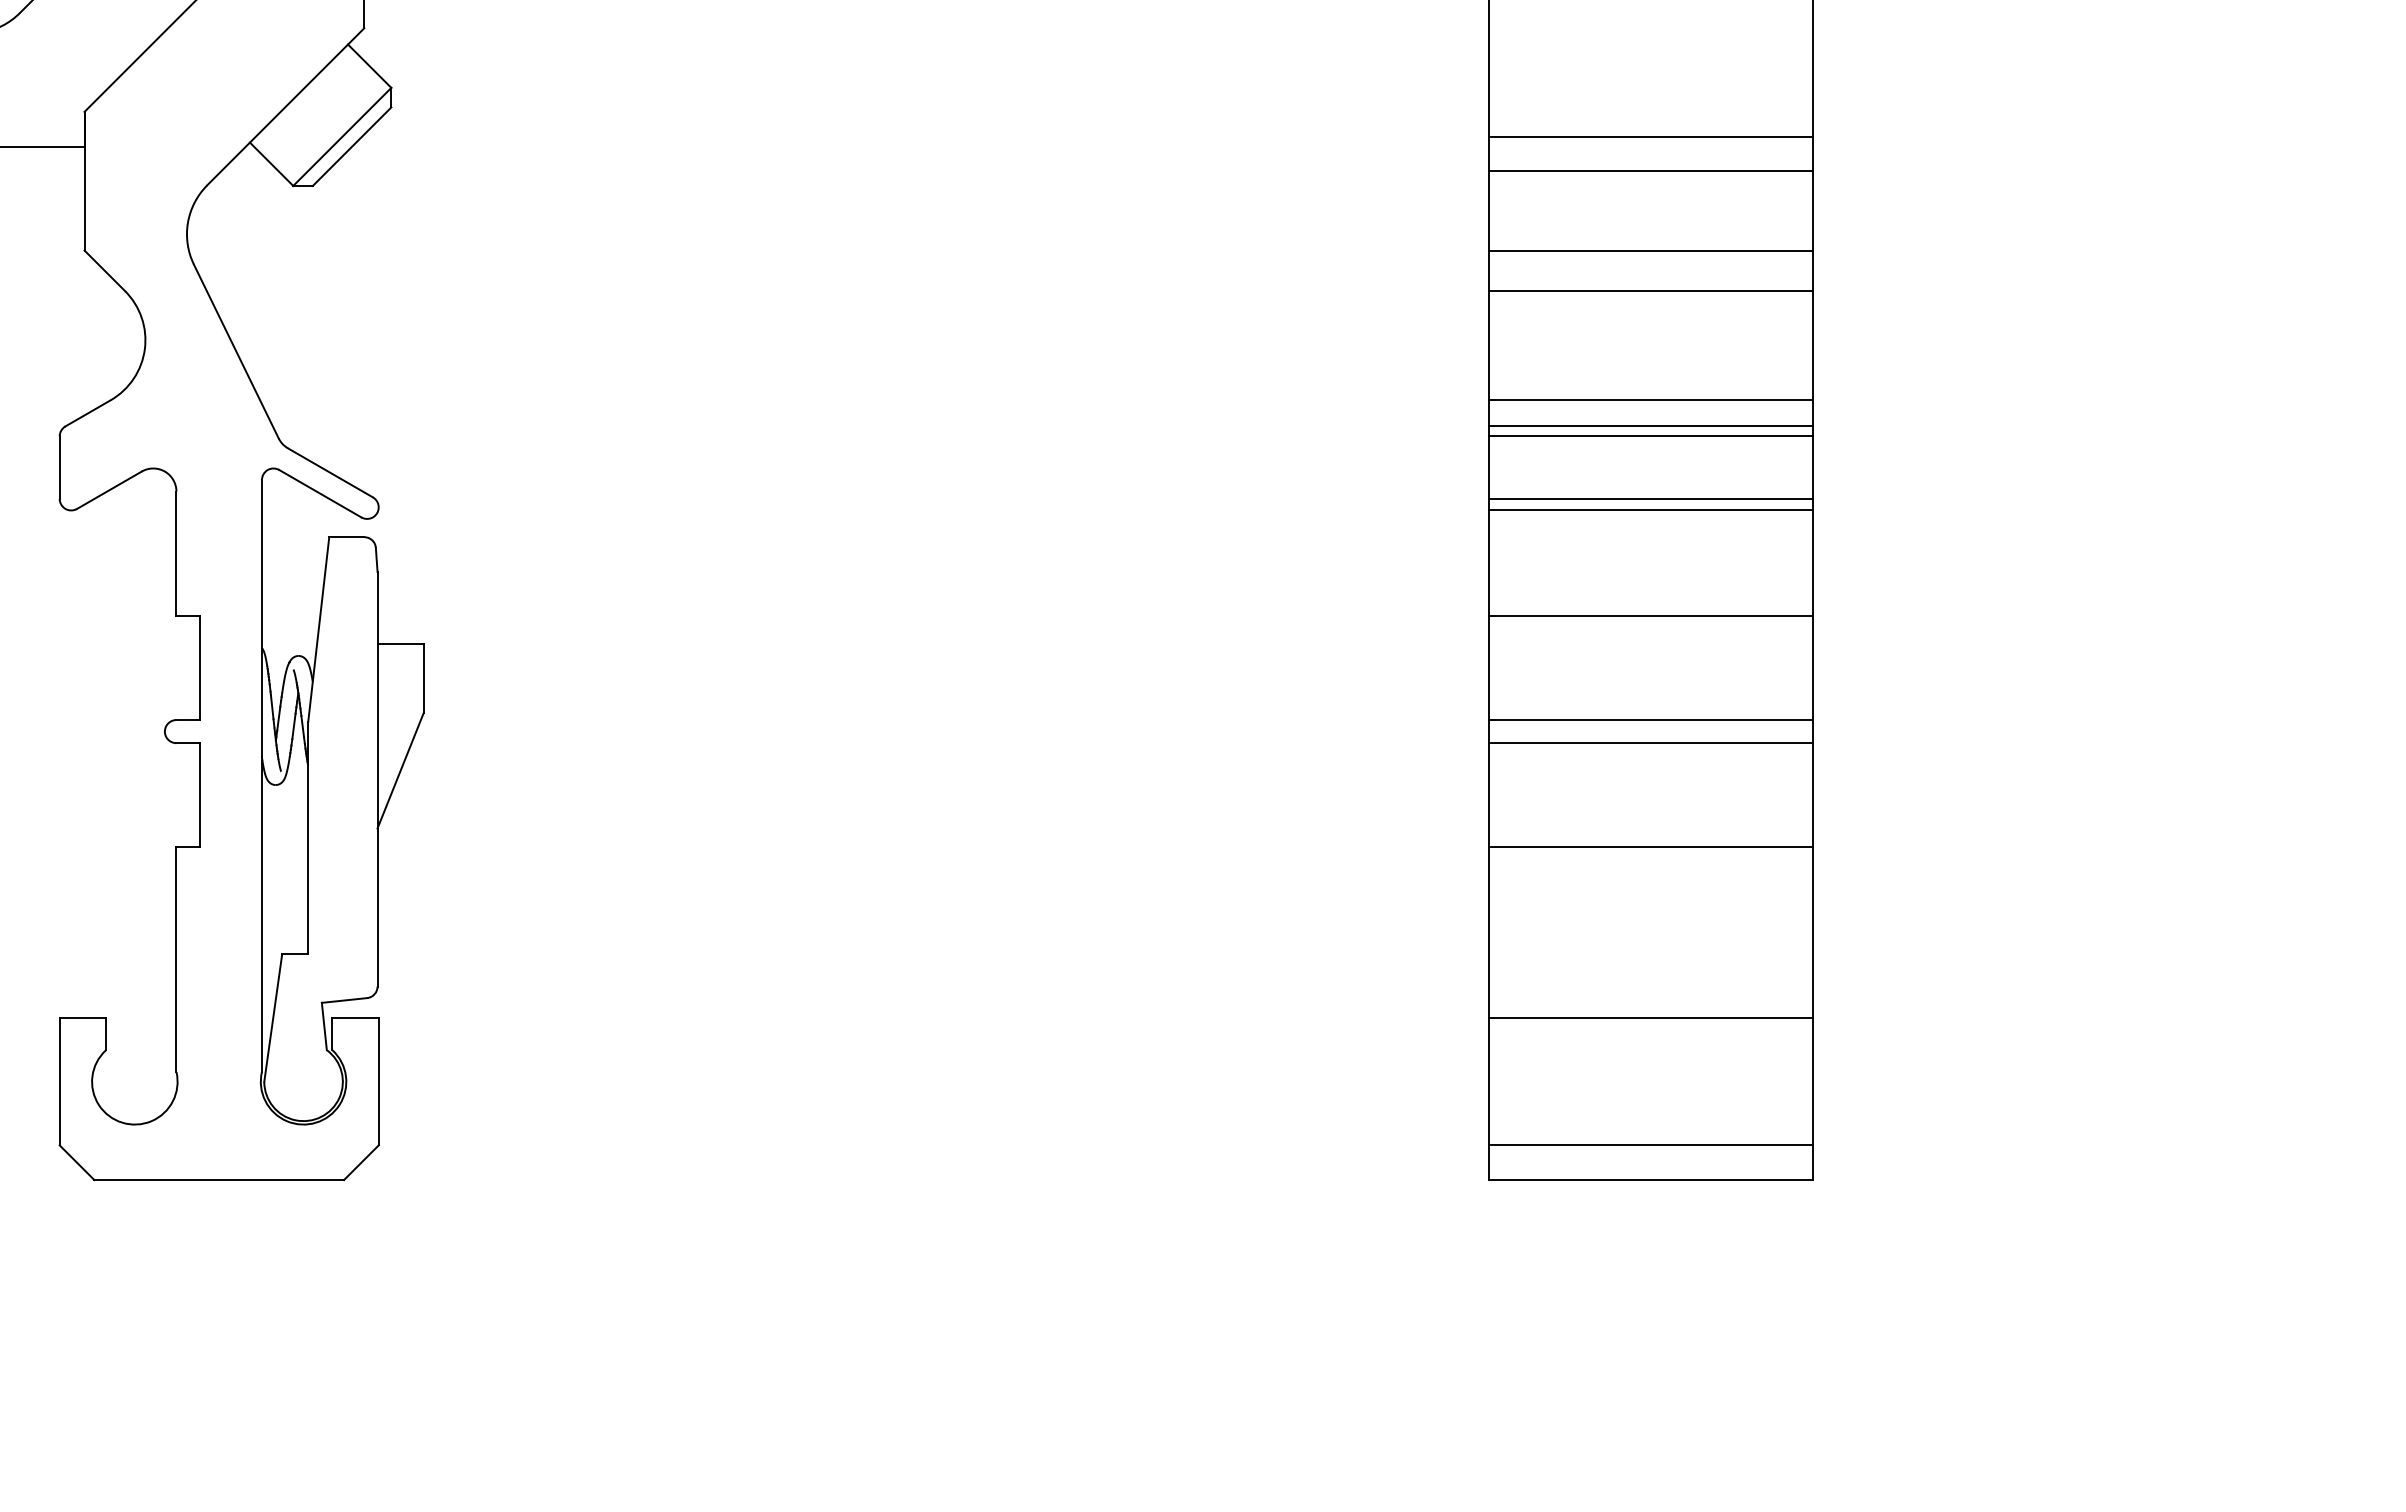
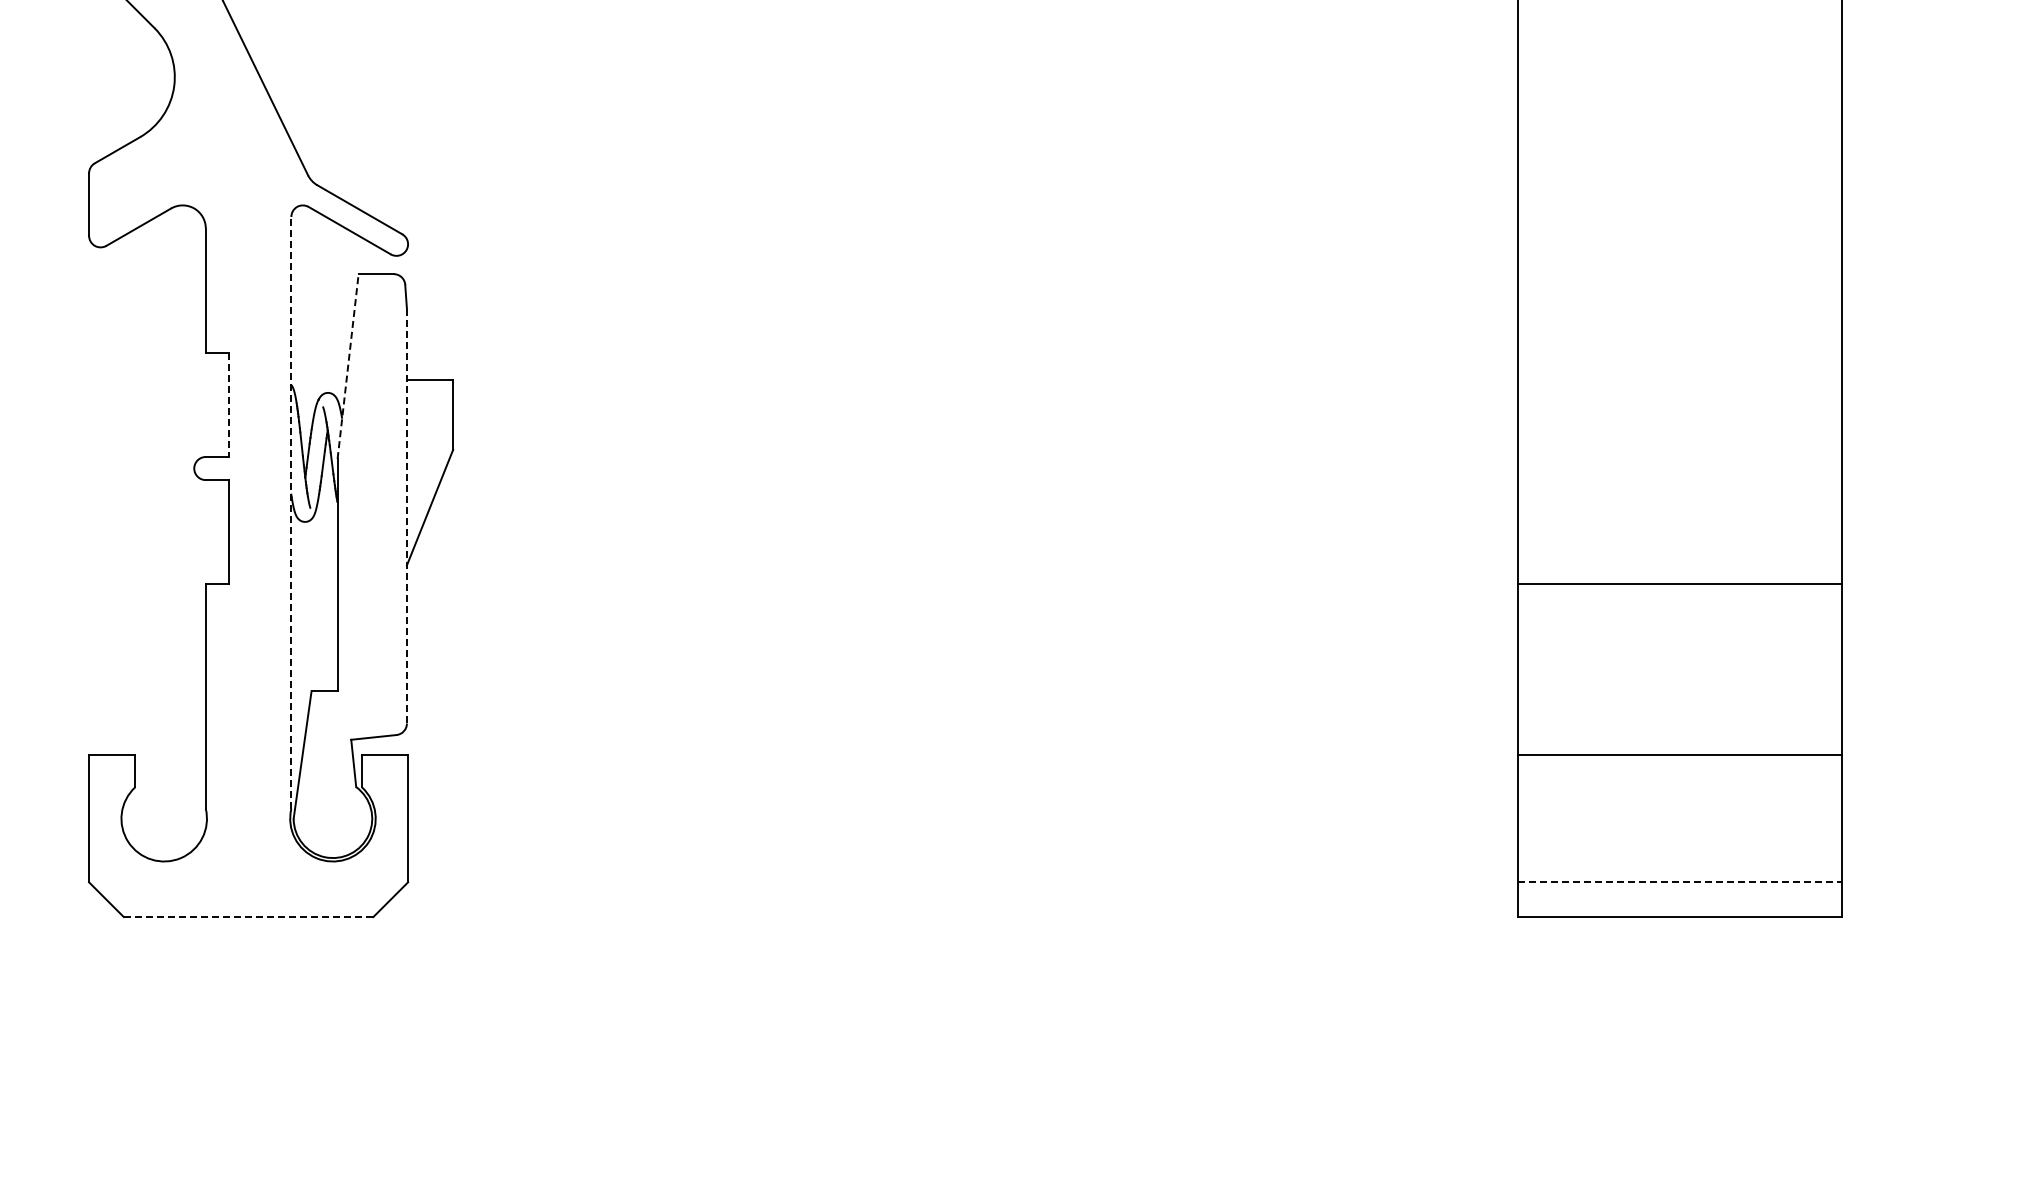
line: (1650, 291) -> (1679, 28), removed
line: (1650, 400) -> (1679, 137), removed
line: (1650, 426) -> (1679, 163), removed
line: (1650, 436) -> (1679, 173), removed
line: (1650, 498) -> (1679, 235), removed
line: (1650, 510) -> (1679, 247), removed
line: (1650, 616) -> (1679, 353), removed
line: (318, 629) -> (347, 366), solid -> dashed
line: (199, 668) -> (228, 405), solid -> dashed
line: (1650, 720) -> (1679, 457), removed
line: (1650, 743) -> (1679, 480), removed
line: (261, 776) -> (290, 513), solid -> dashed
line: (377, 779) -> (406, 516), solid -> dashed
line: (1650, 1145) -> (1679, 882), solid -> dashed
line: (219, 1180) -> (248, 917), solid -> dashed

